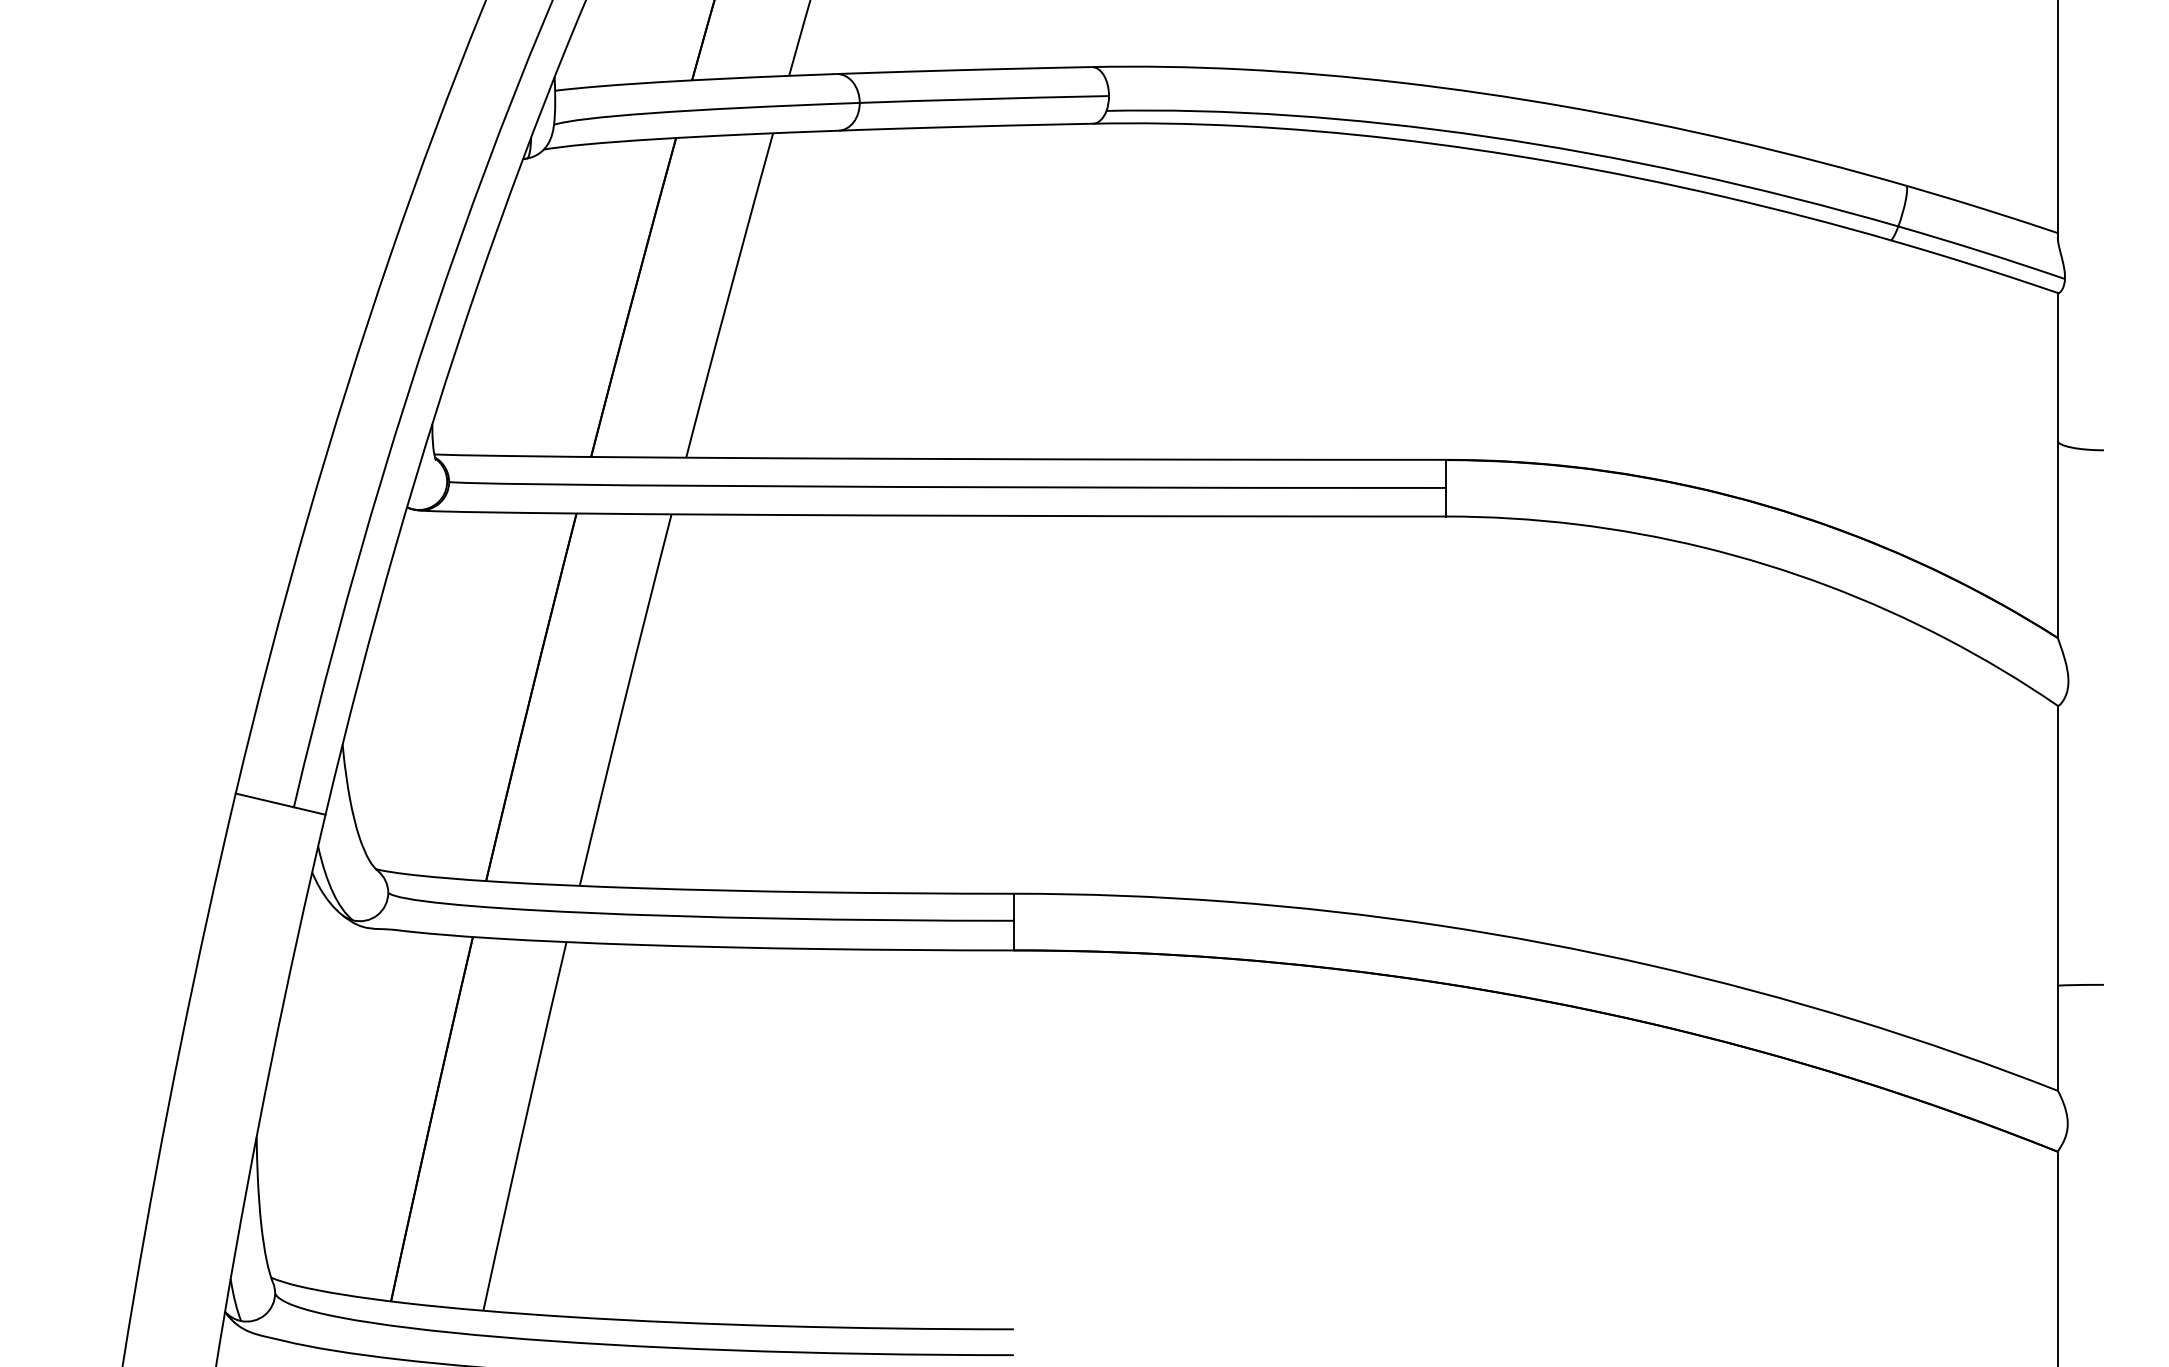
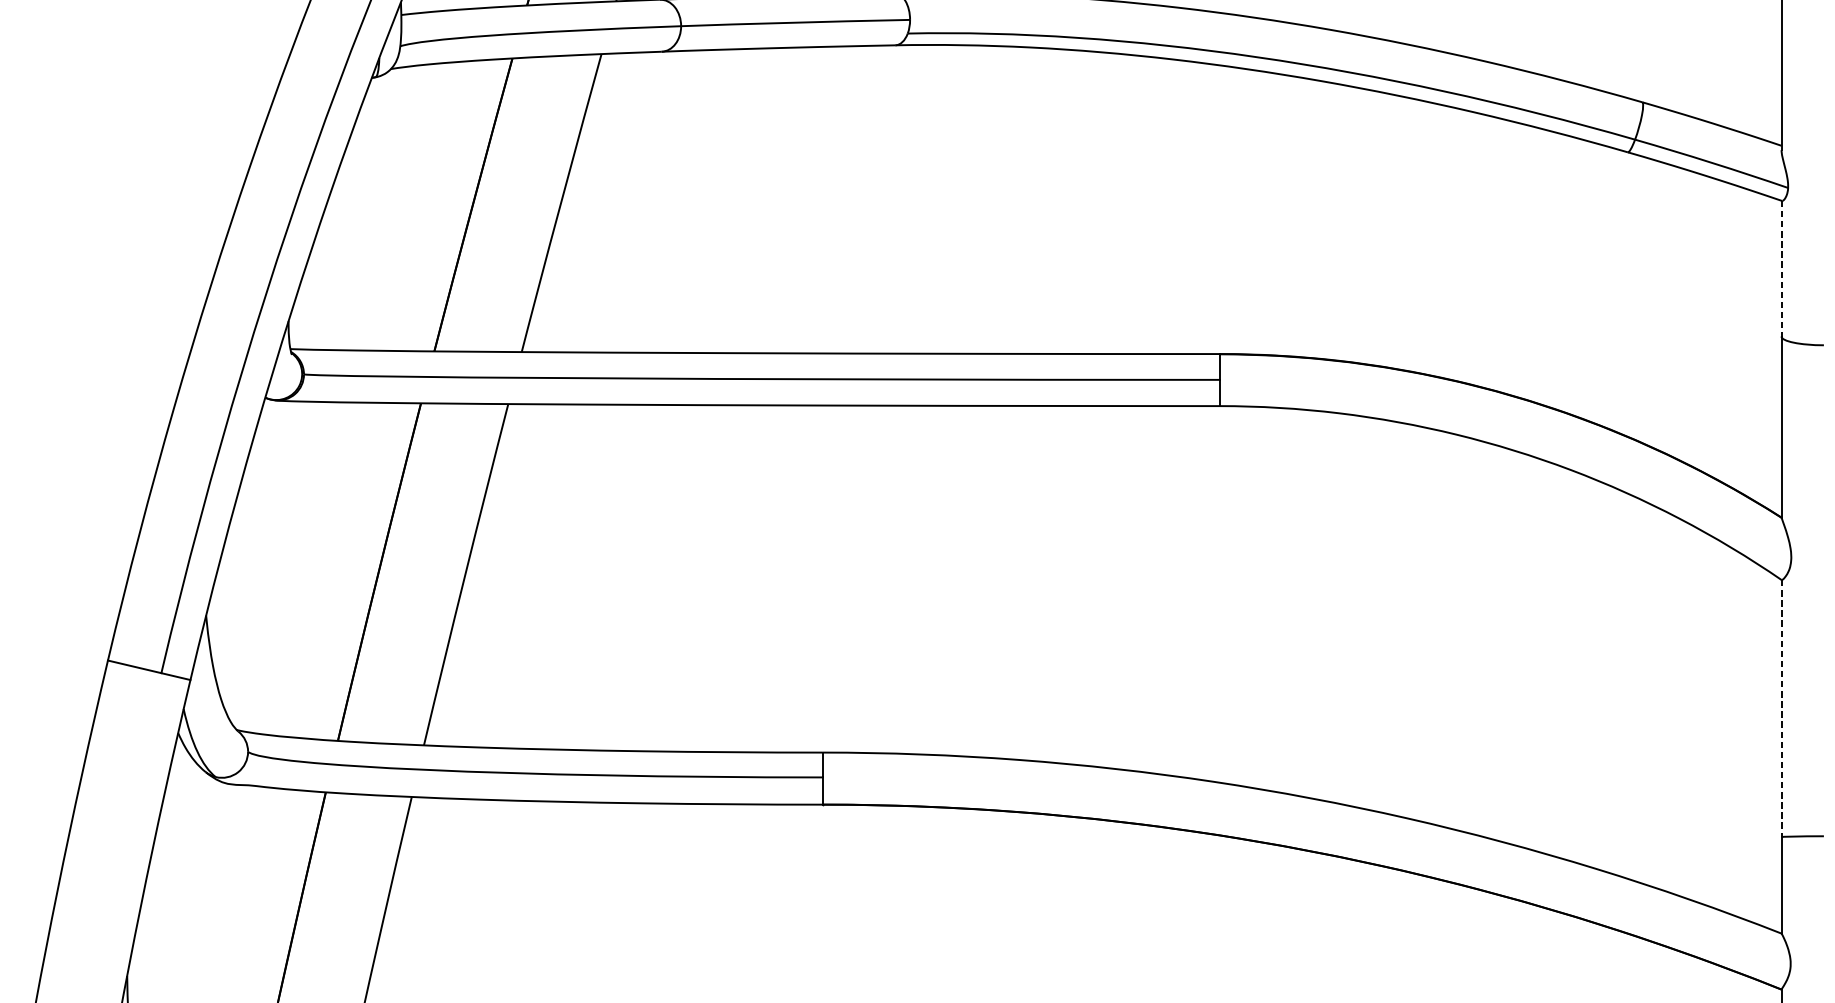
line: (2057, 366) -> (1781, 268), solid -> dashed
line: (2057, 845) -> (1781, 708), solid -> dashed

